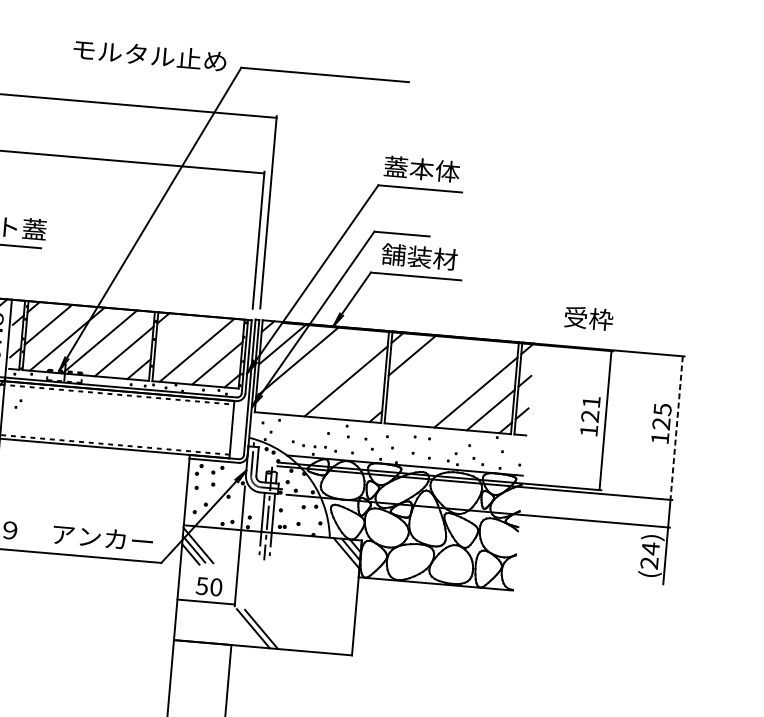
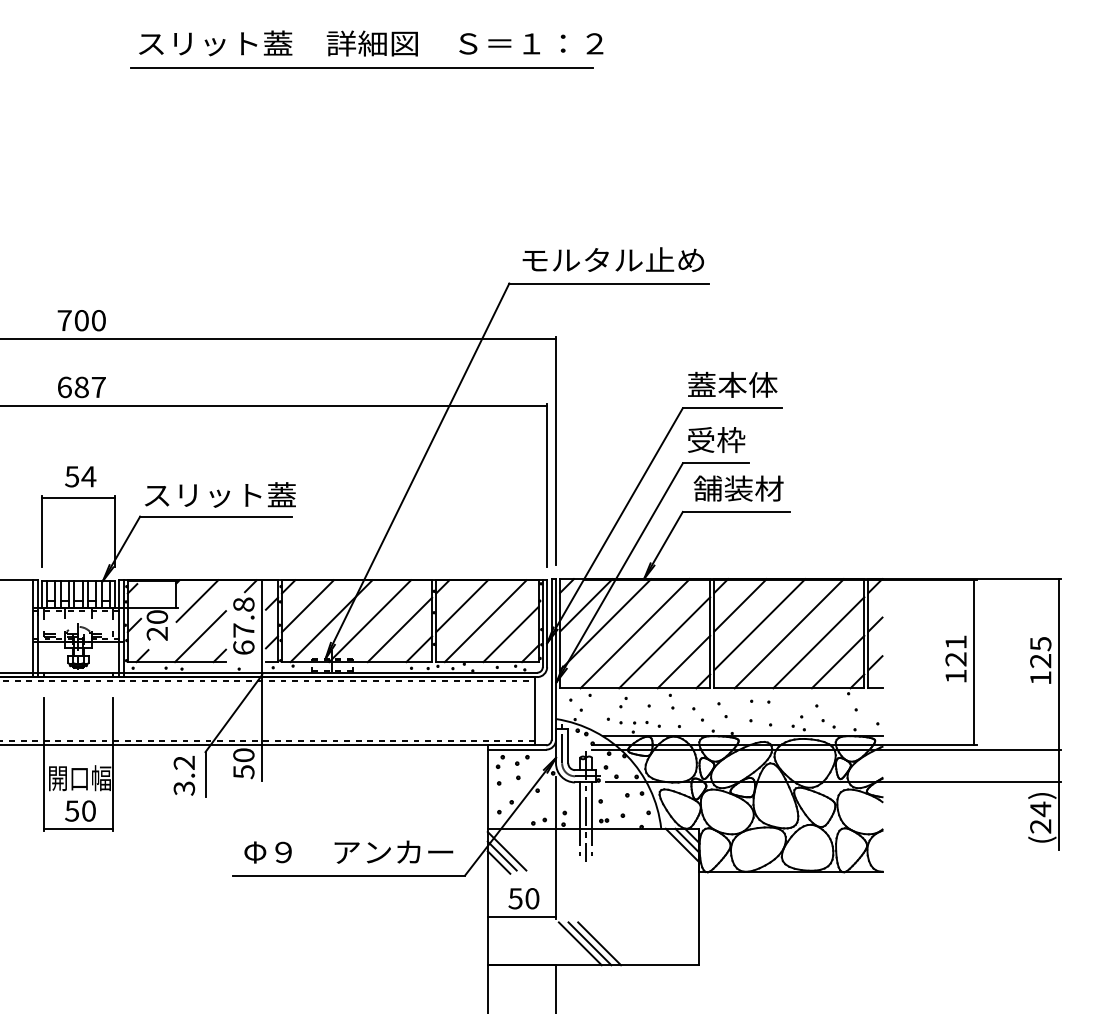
text: (150, 54) -> (613, 259), moved
text: (588, 318) -> (716, 439), moved
line: (178, 336) -> (462, 606), added
line: (321, 371) -> (634, 633), added
line: (427, 372) -> (759, 624), added
line: (451, 382) -> (788, 633), added
line: (360, 398) -> (683, 661), added
part: (18, 403) -> (623, 702), moved
line: (676, 428) -> (1059, 664), dashed -> solid
line: (269, 629) -> (599, 943), added

